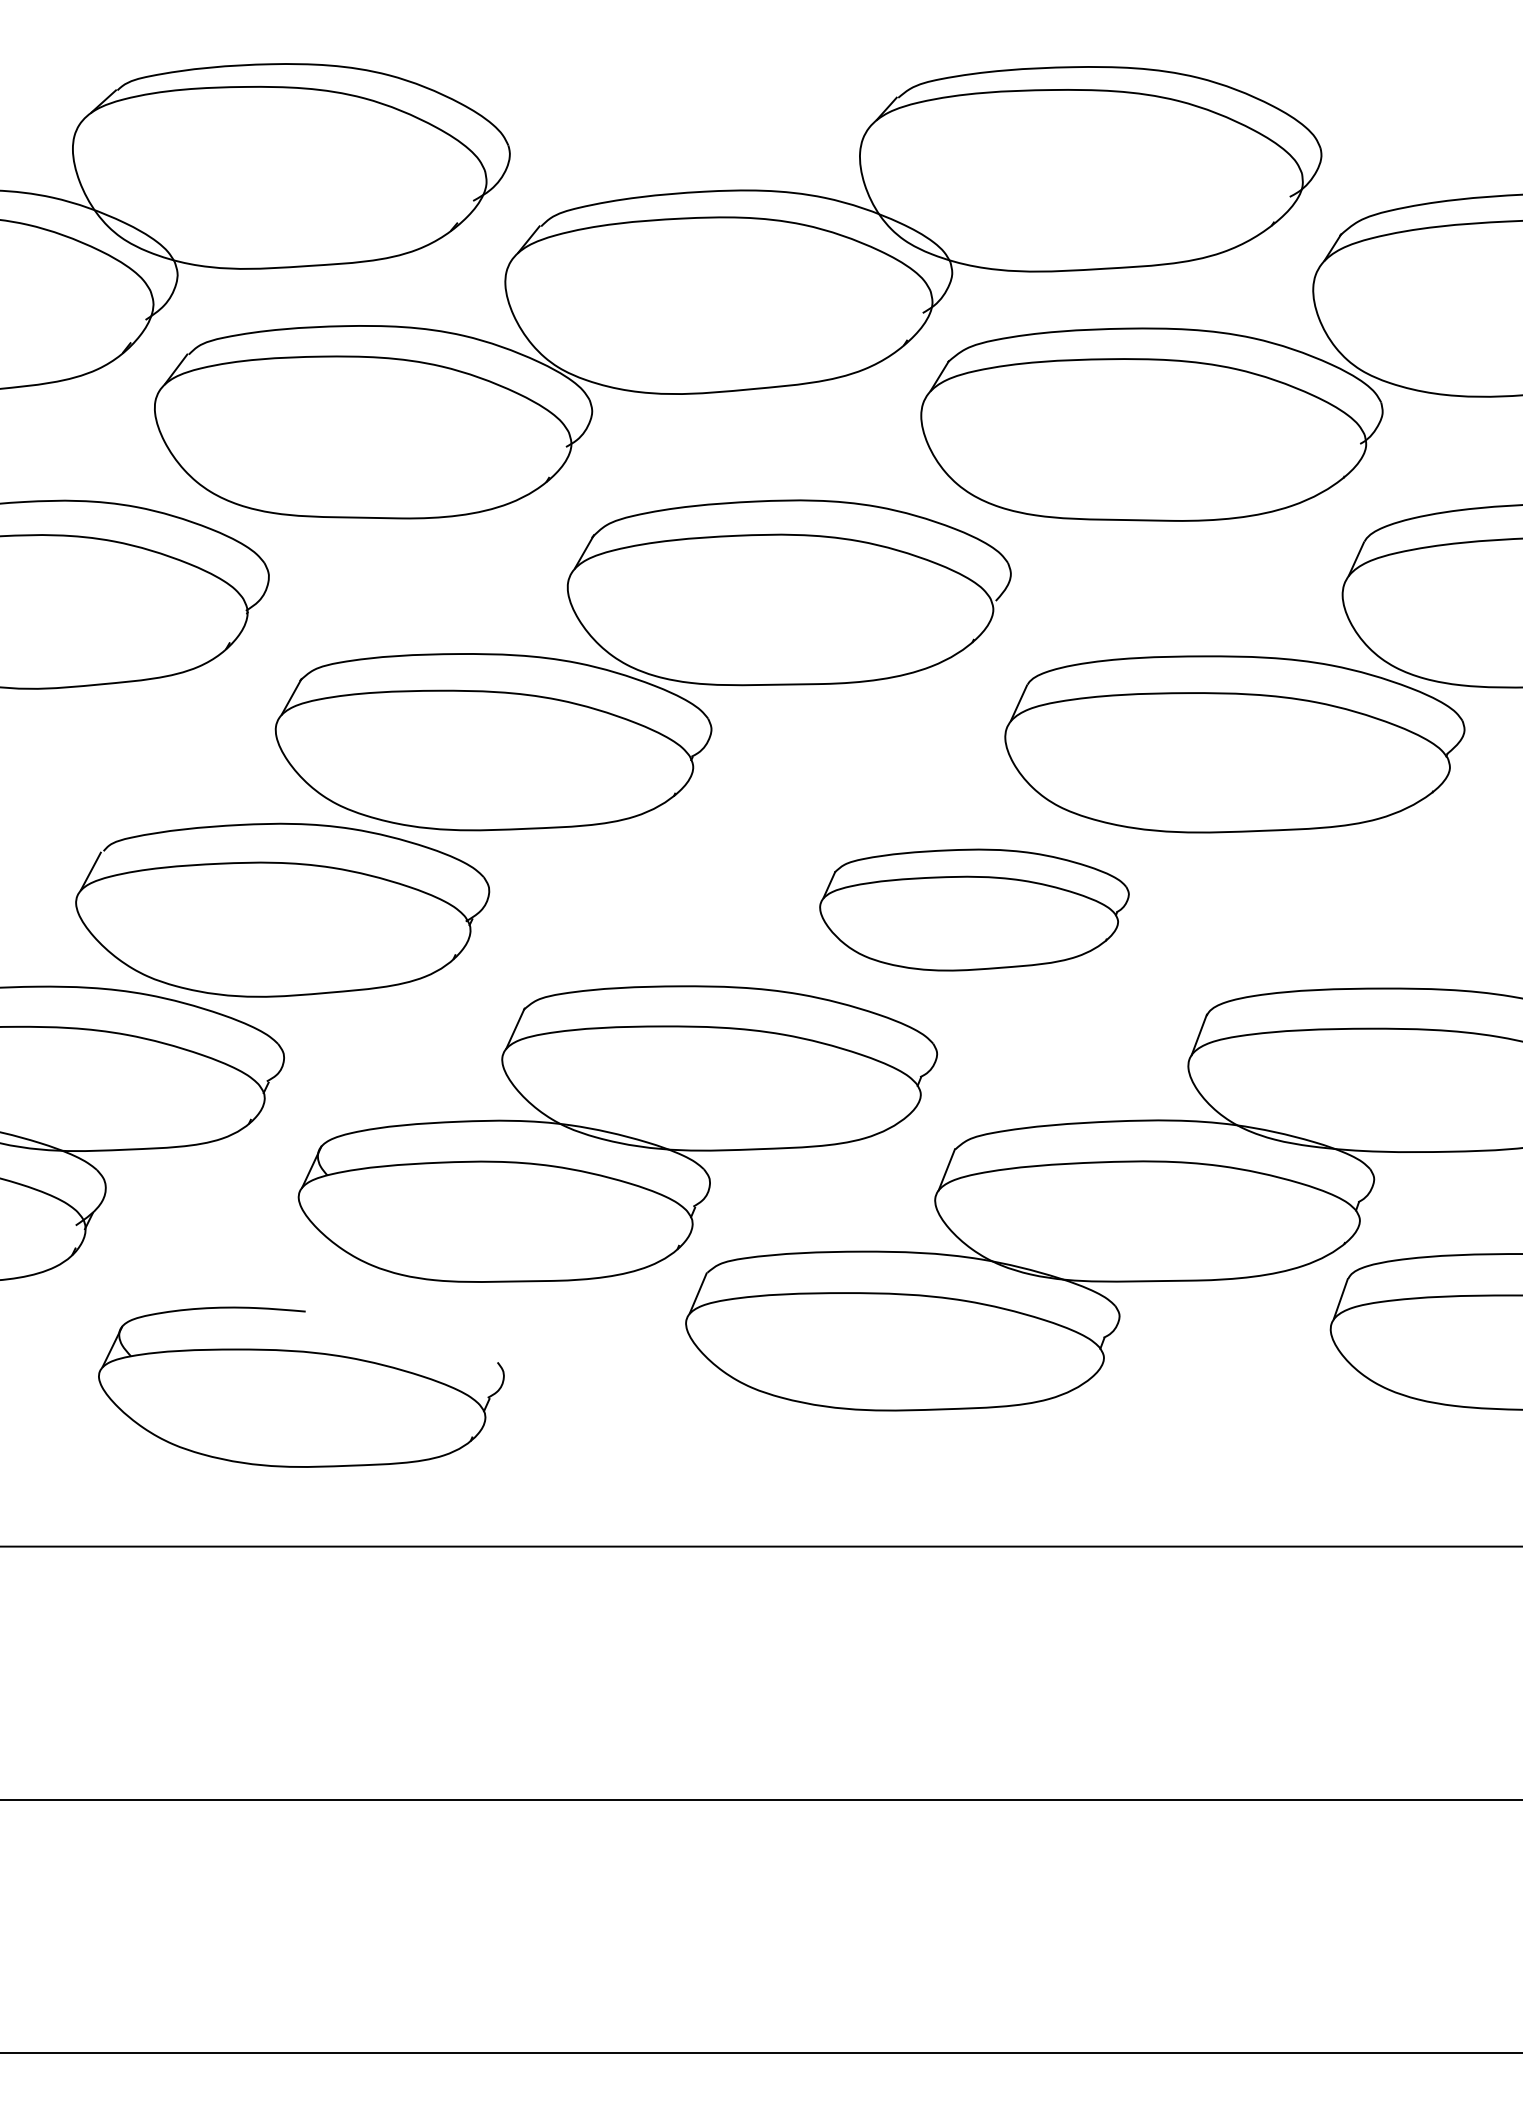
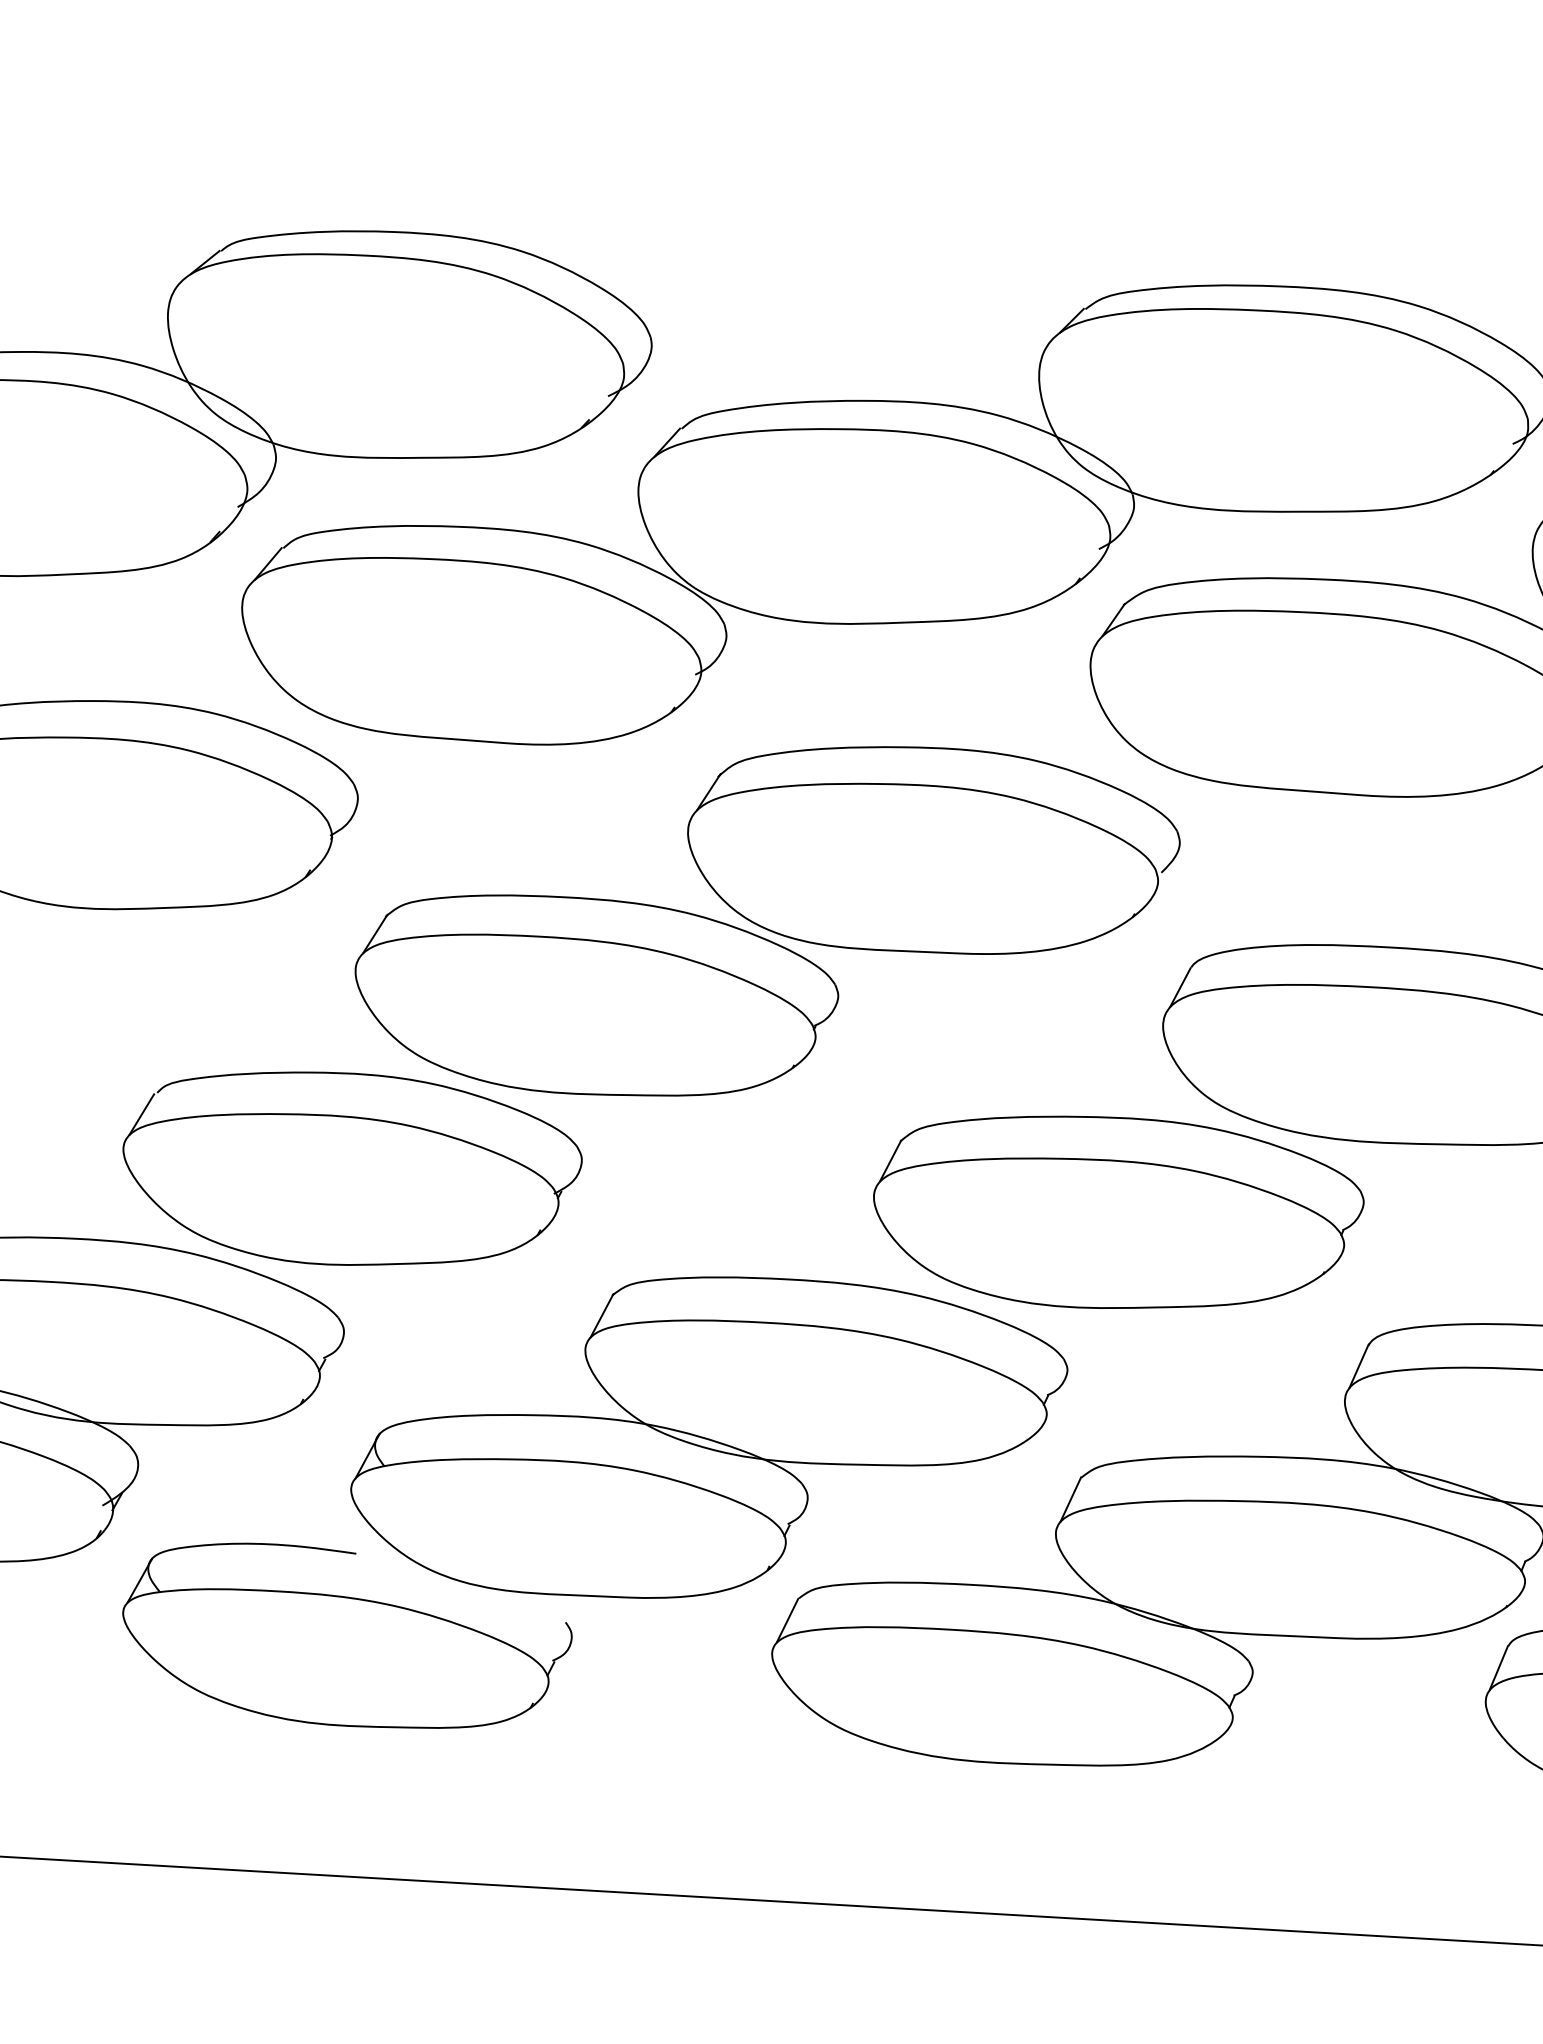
part: (974, 909) -> (1118, 1213), size x1.43
part: (301, 1386) -> (346, 1636), moved

